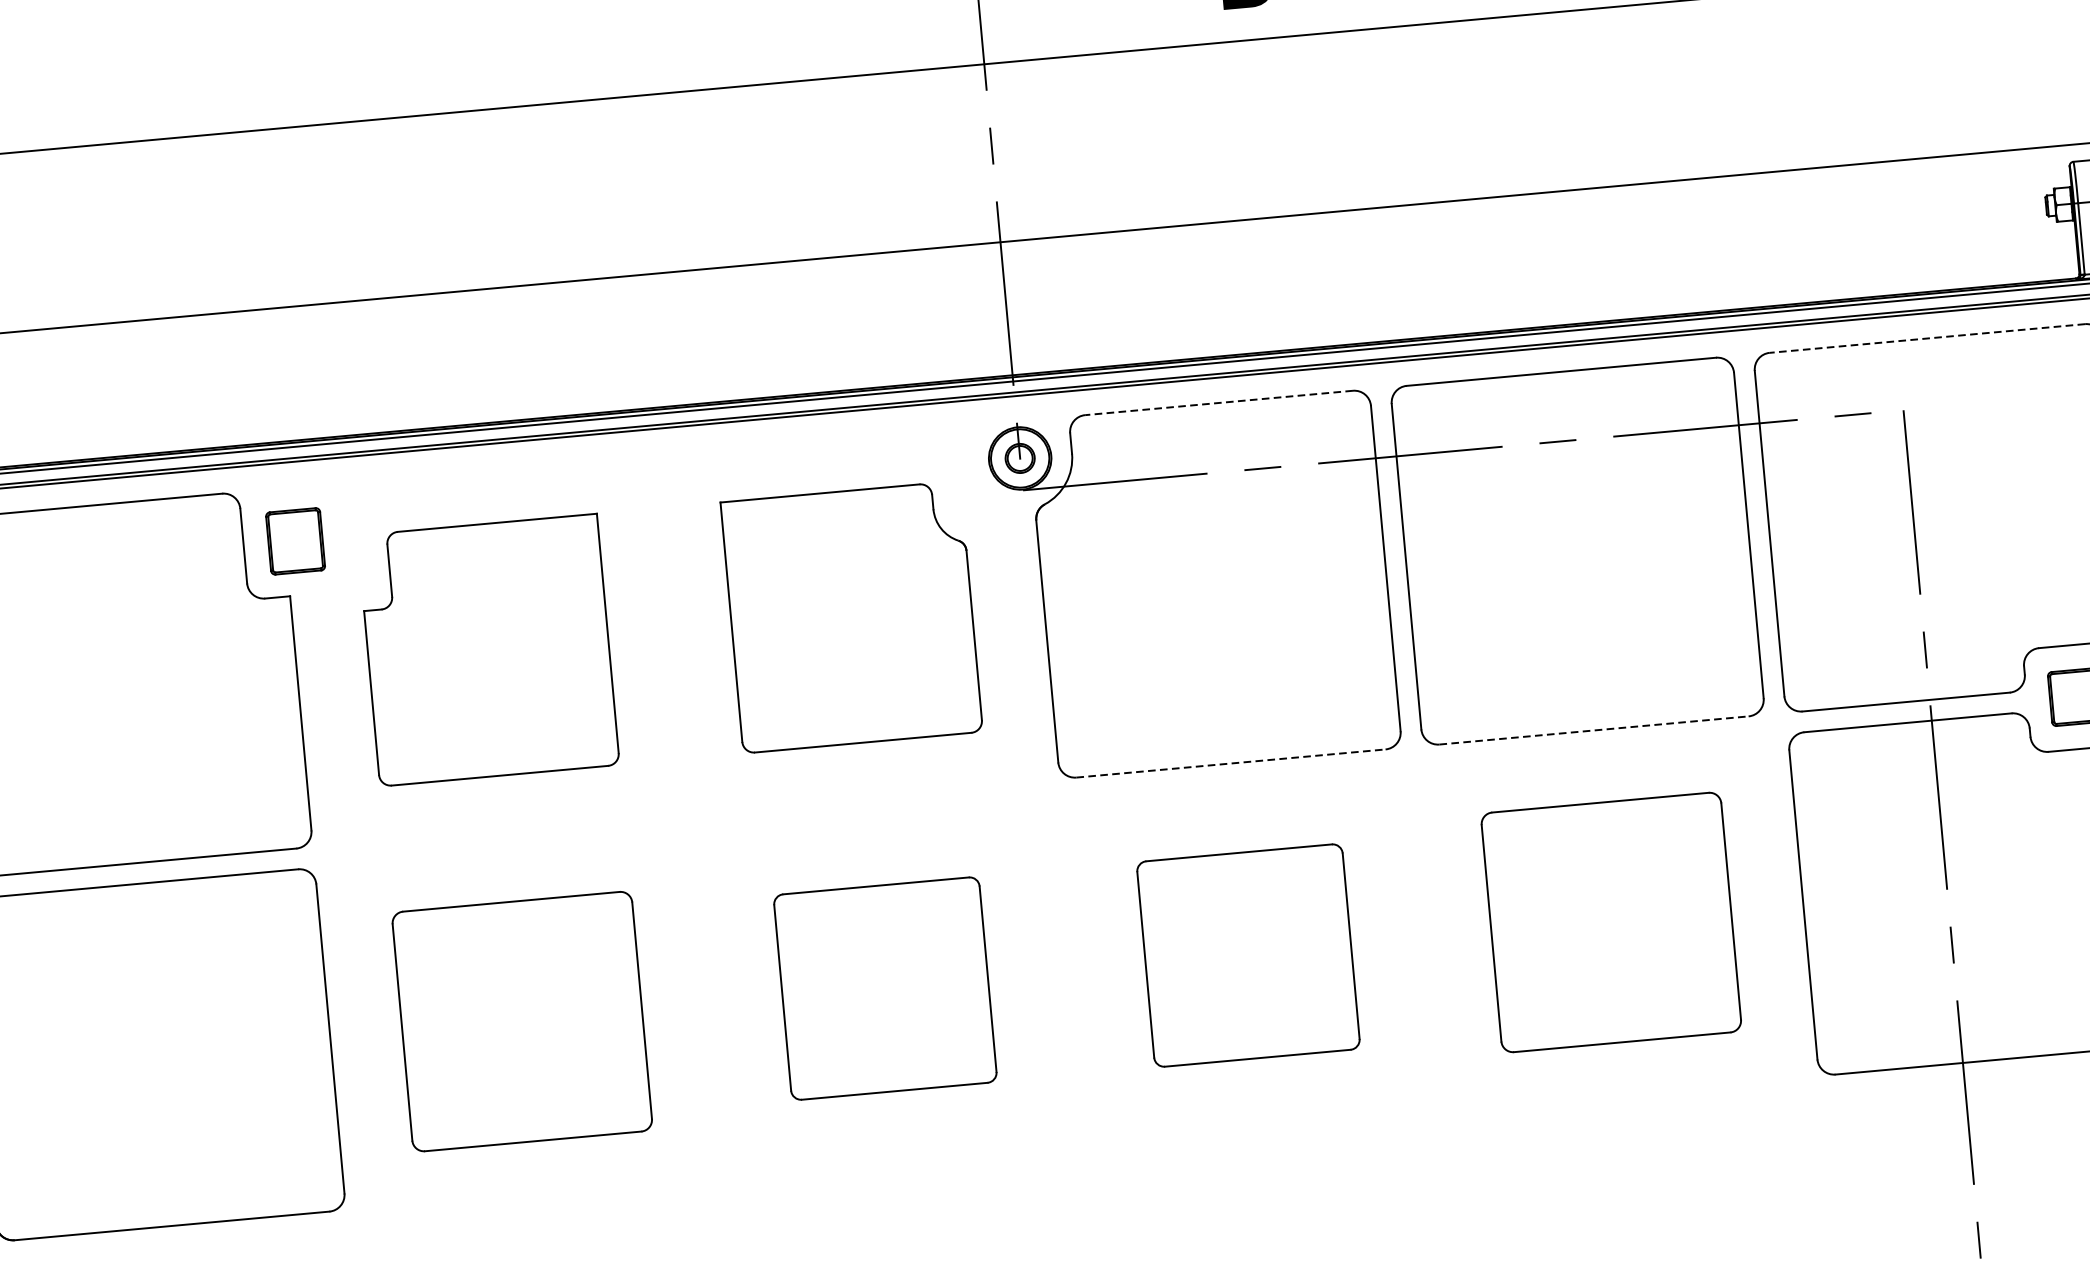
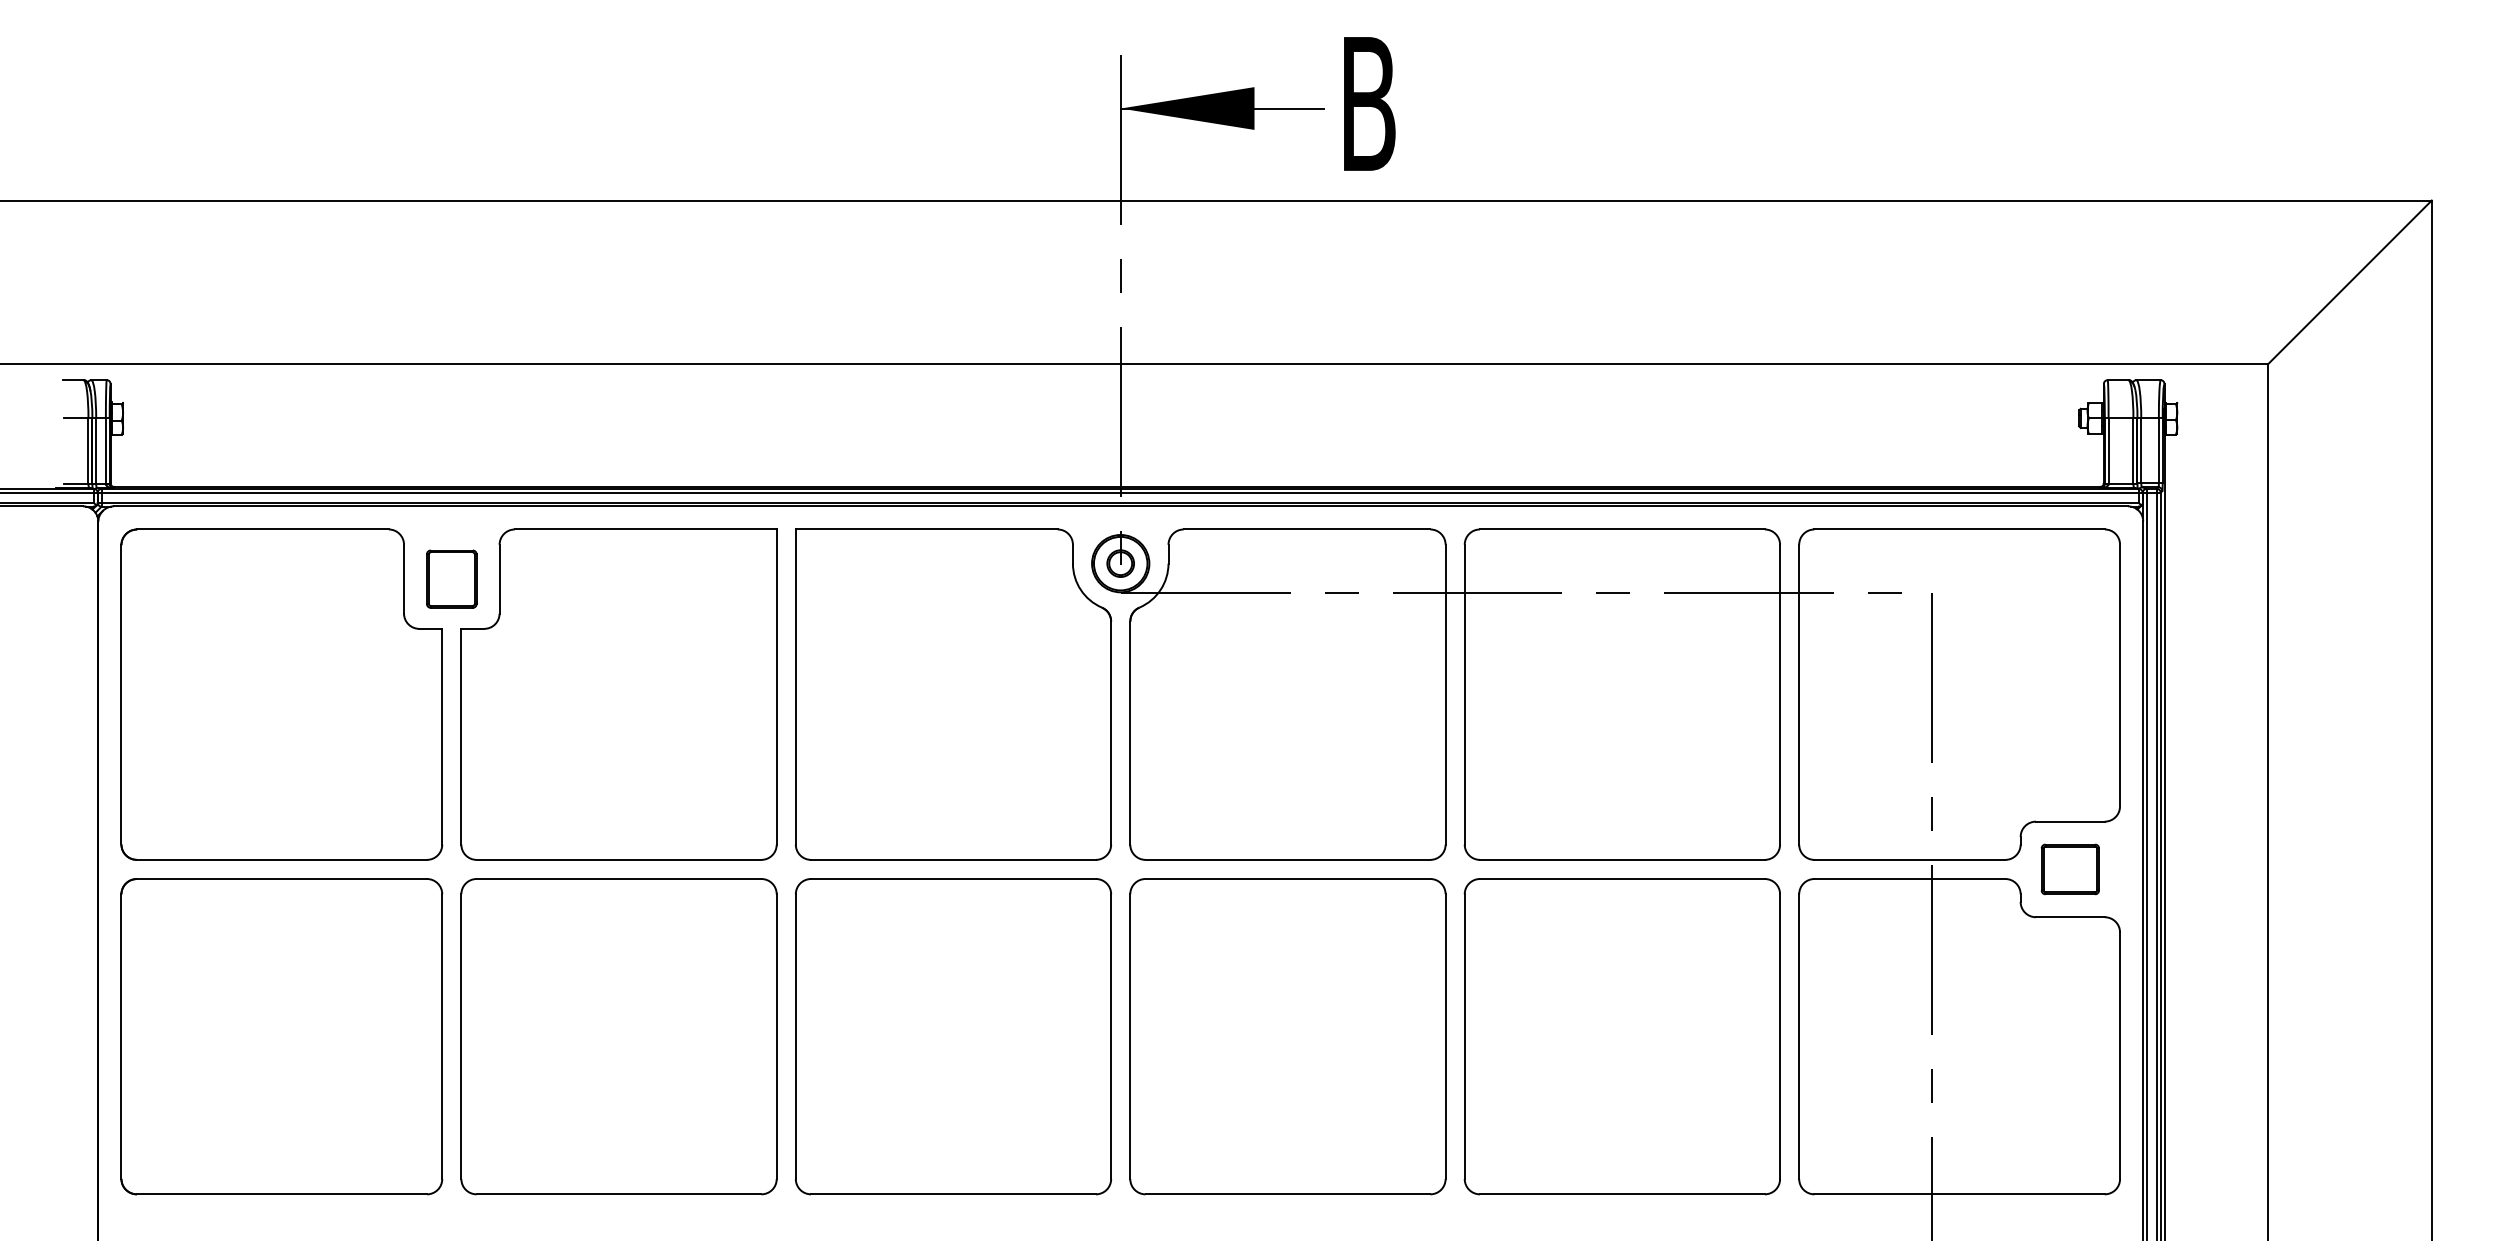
line: (1927, 338) -> (1959, 529), dashed -> solid
line: (1218, 403) -> (1306, 529), dashed -> solid
part: (851, 617) -> (953, 694), size x1.43
part: (487, 650) -> (618, 694), size x1.43
line: (1594, 730) -> (1622, 859), dashed -> solid
line: (1231, 763) -> (1288, 859), dashed -> solid
part: (1610, 922) -> (1621, 1036), size x1.43
part: (1247, 955) -> (1287, 1036), size x1.67
part: (885, 988) -> (953, 1036), size x1.67
part: (521, 1021) -> (618, 1036), size x1.43

